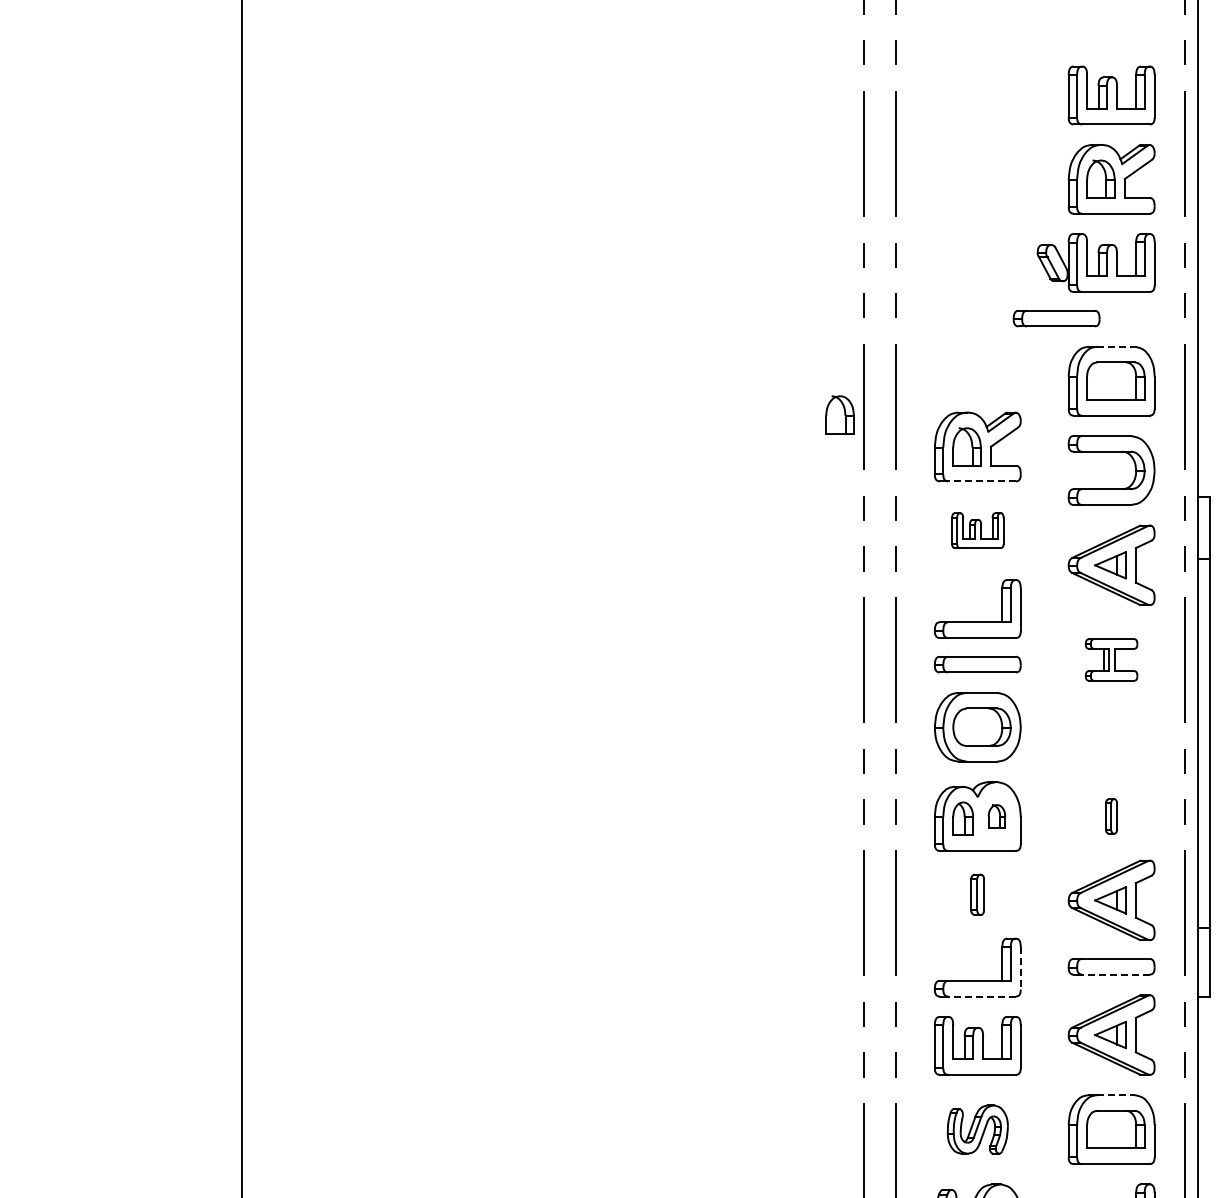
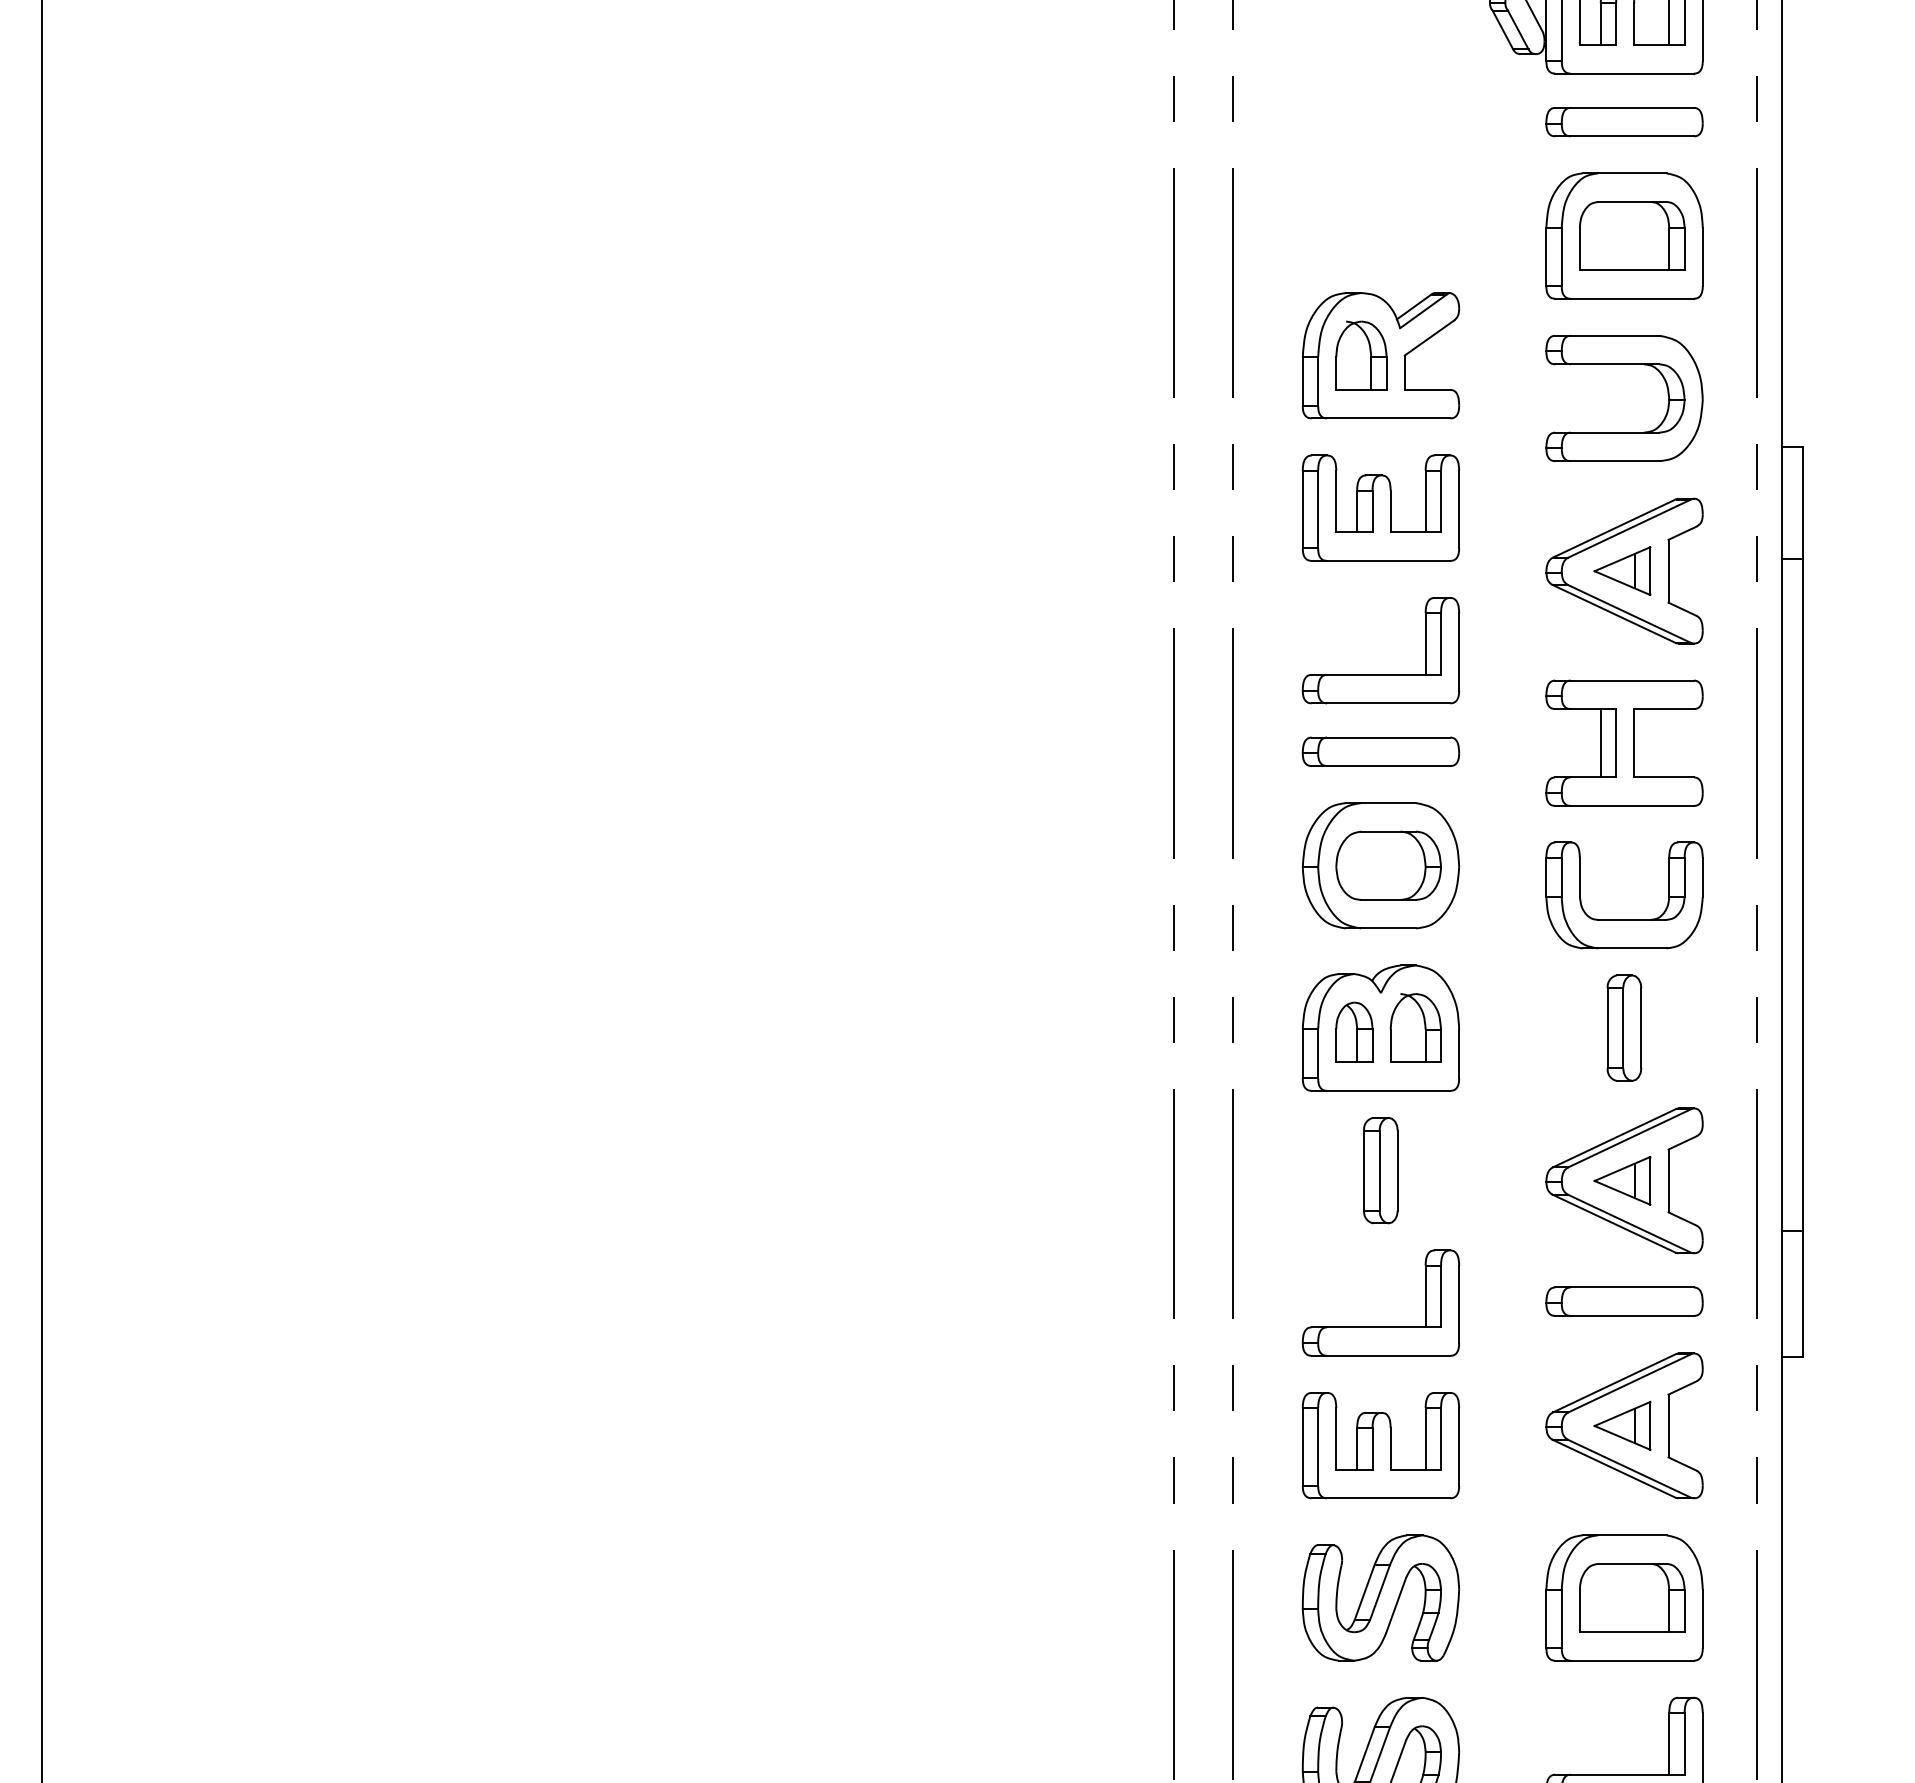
part: (1056, 318) -> (1624, 121), moved
line: (1115, 346) -> (1631, 172), dashed -> solid
part: (839, 414) -> (1129, 296), removed
line: (982, 481) -> (1389, 418), dashed -> solid
part: (977, 530) -> (1380, 507), size x1.67
part: (1111, 659) -> (1624, 742), size x1.67
part: (1111, 756) -> (1624, 919), added
part: (996, 815) -> (1414, 1026), size x1.67
part: (1111, 816) -> (1624, 1028), size x1.67
part: (977, 894) -> (1380, 1170), size x1.43
line: (1020, 968) -> (1458, 1304), dashed -> solid
line: (1115, 974) -> (1631, 1315), dashed -> solid
line: (982, 996) -> (1389, 1355), dashed -> solid
line: (1115, 1095) -> (1631, 1535), dashed -> solid
part: (977, 1129) -> (1380, 1597), size x1.43

